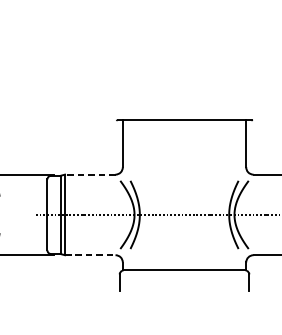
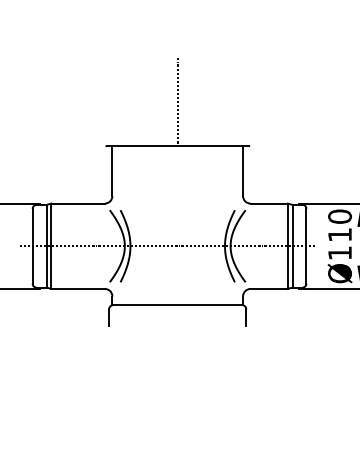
line: (184, 78) -> (177, 101), added
line: (89, 174) -> (77, 203), dashed -> solid
line: (89, 254) -> (77, 288), dashed -> solid

